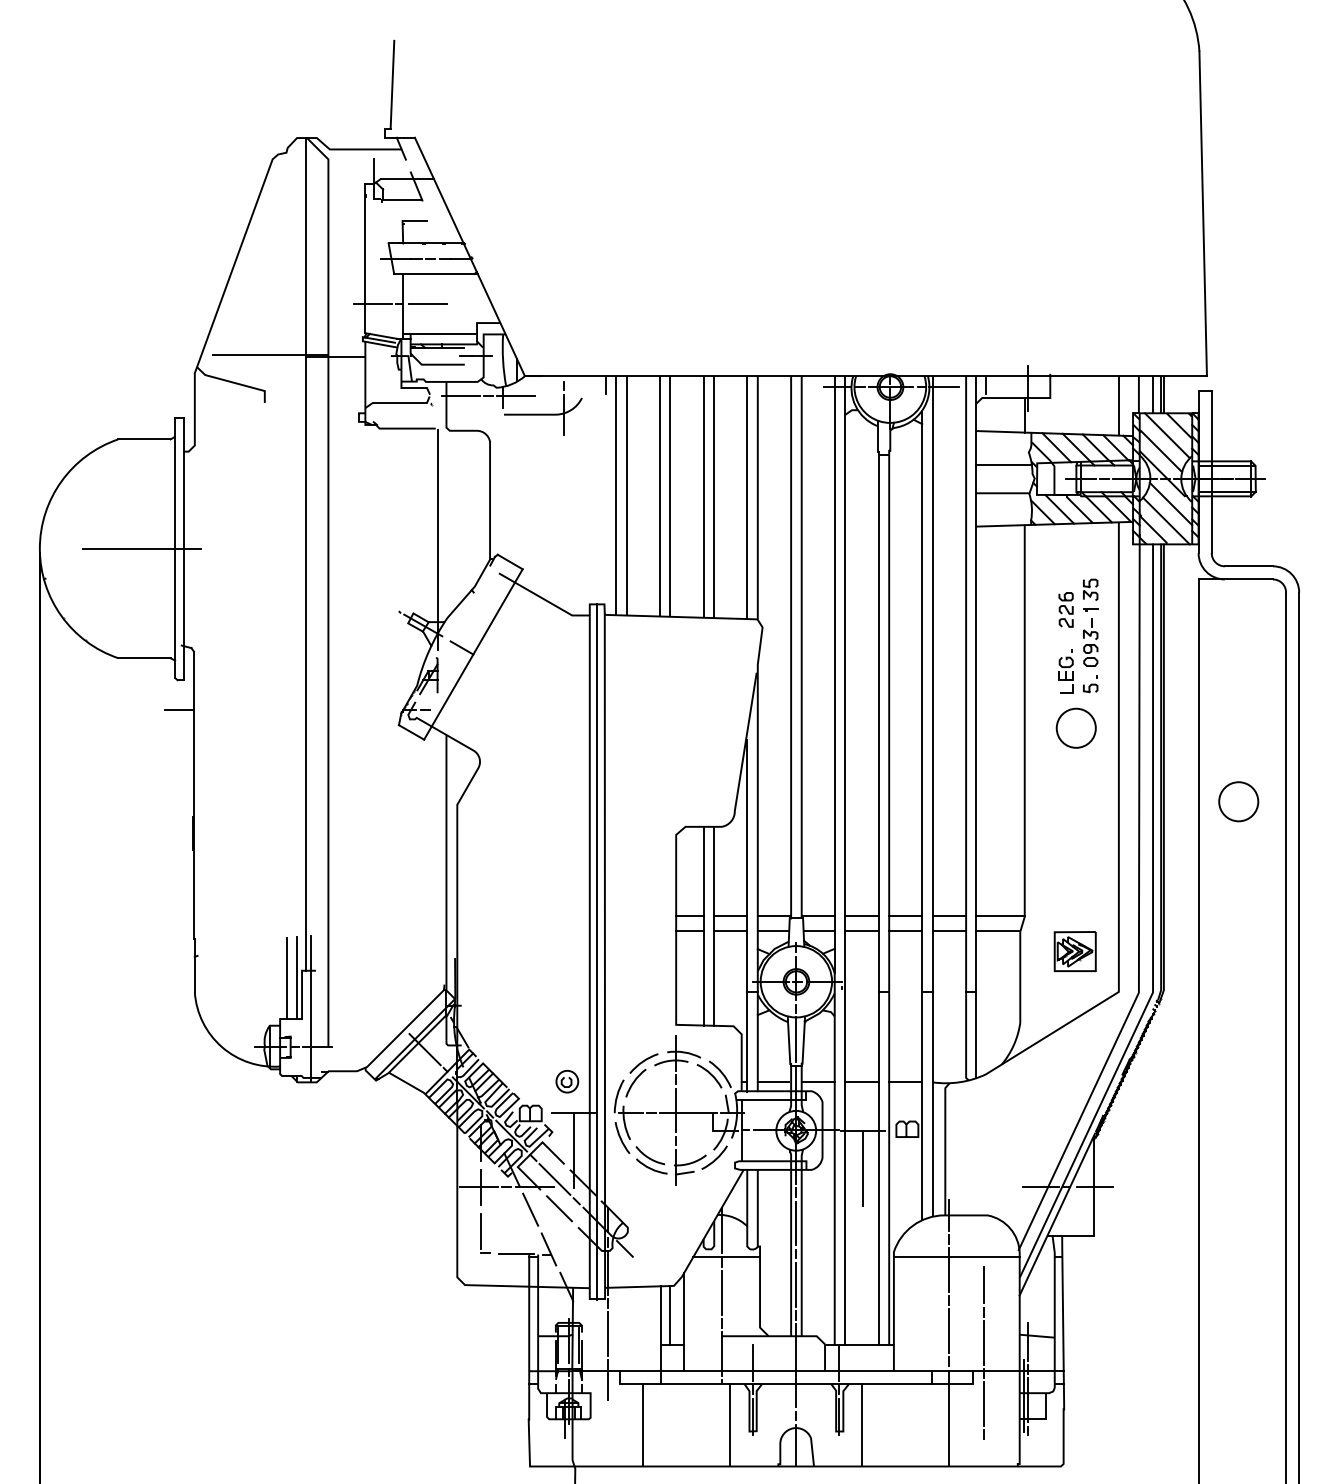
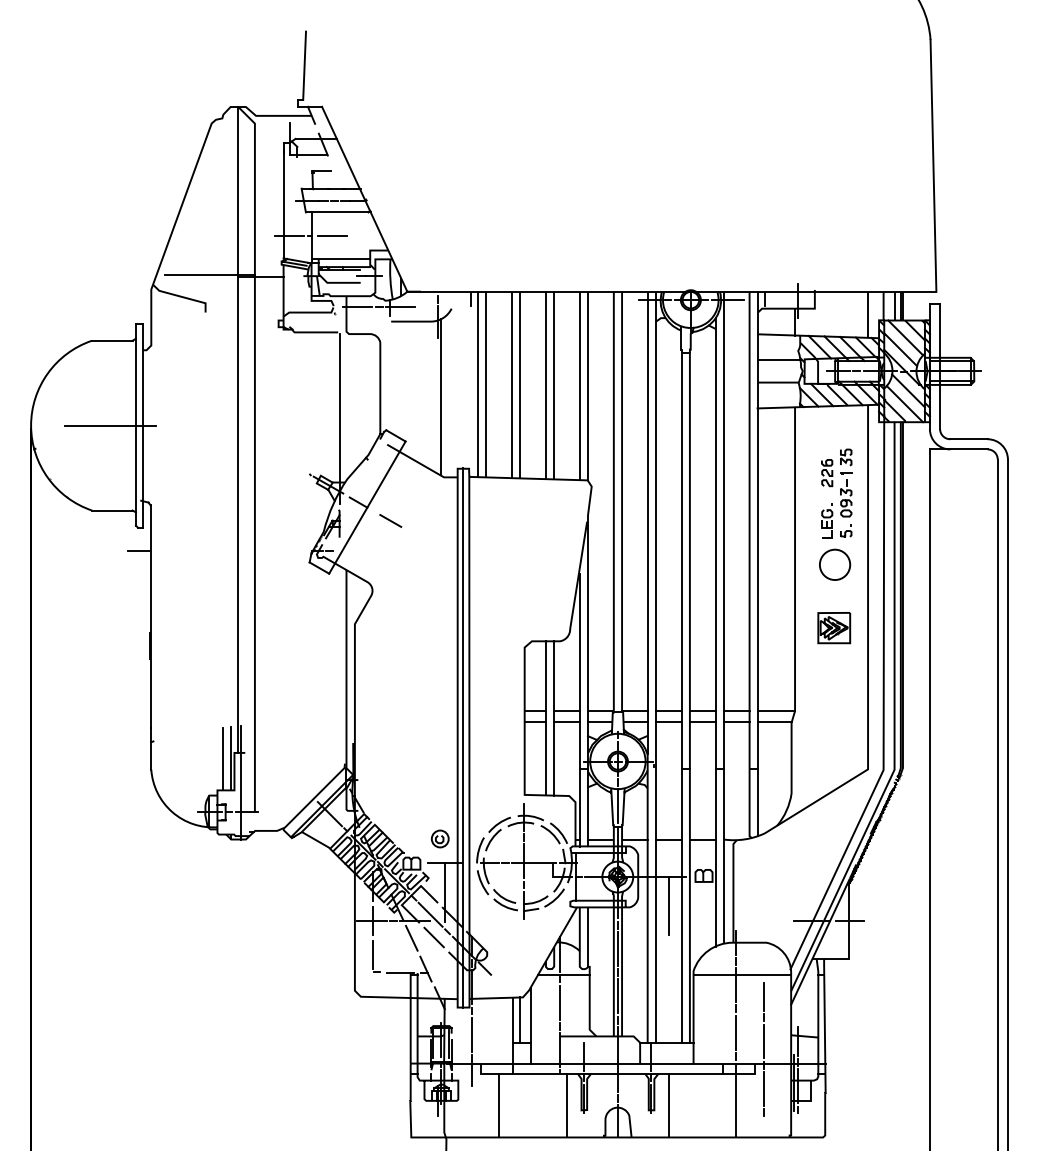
line: (567, 512) -> (440, 397), added
line: (503, 671) -> (390, 520), added
circle: (1239, 801) -> (961, 621), removed
part: (1075, 952) -> (834, 628), moved

